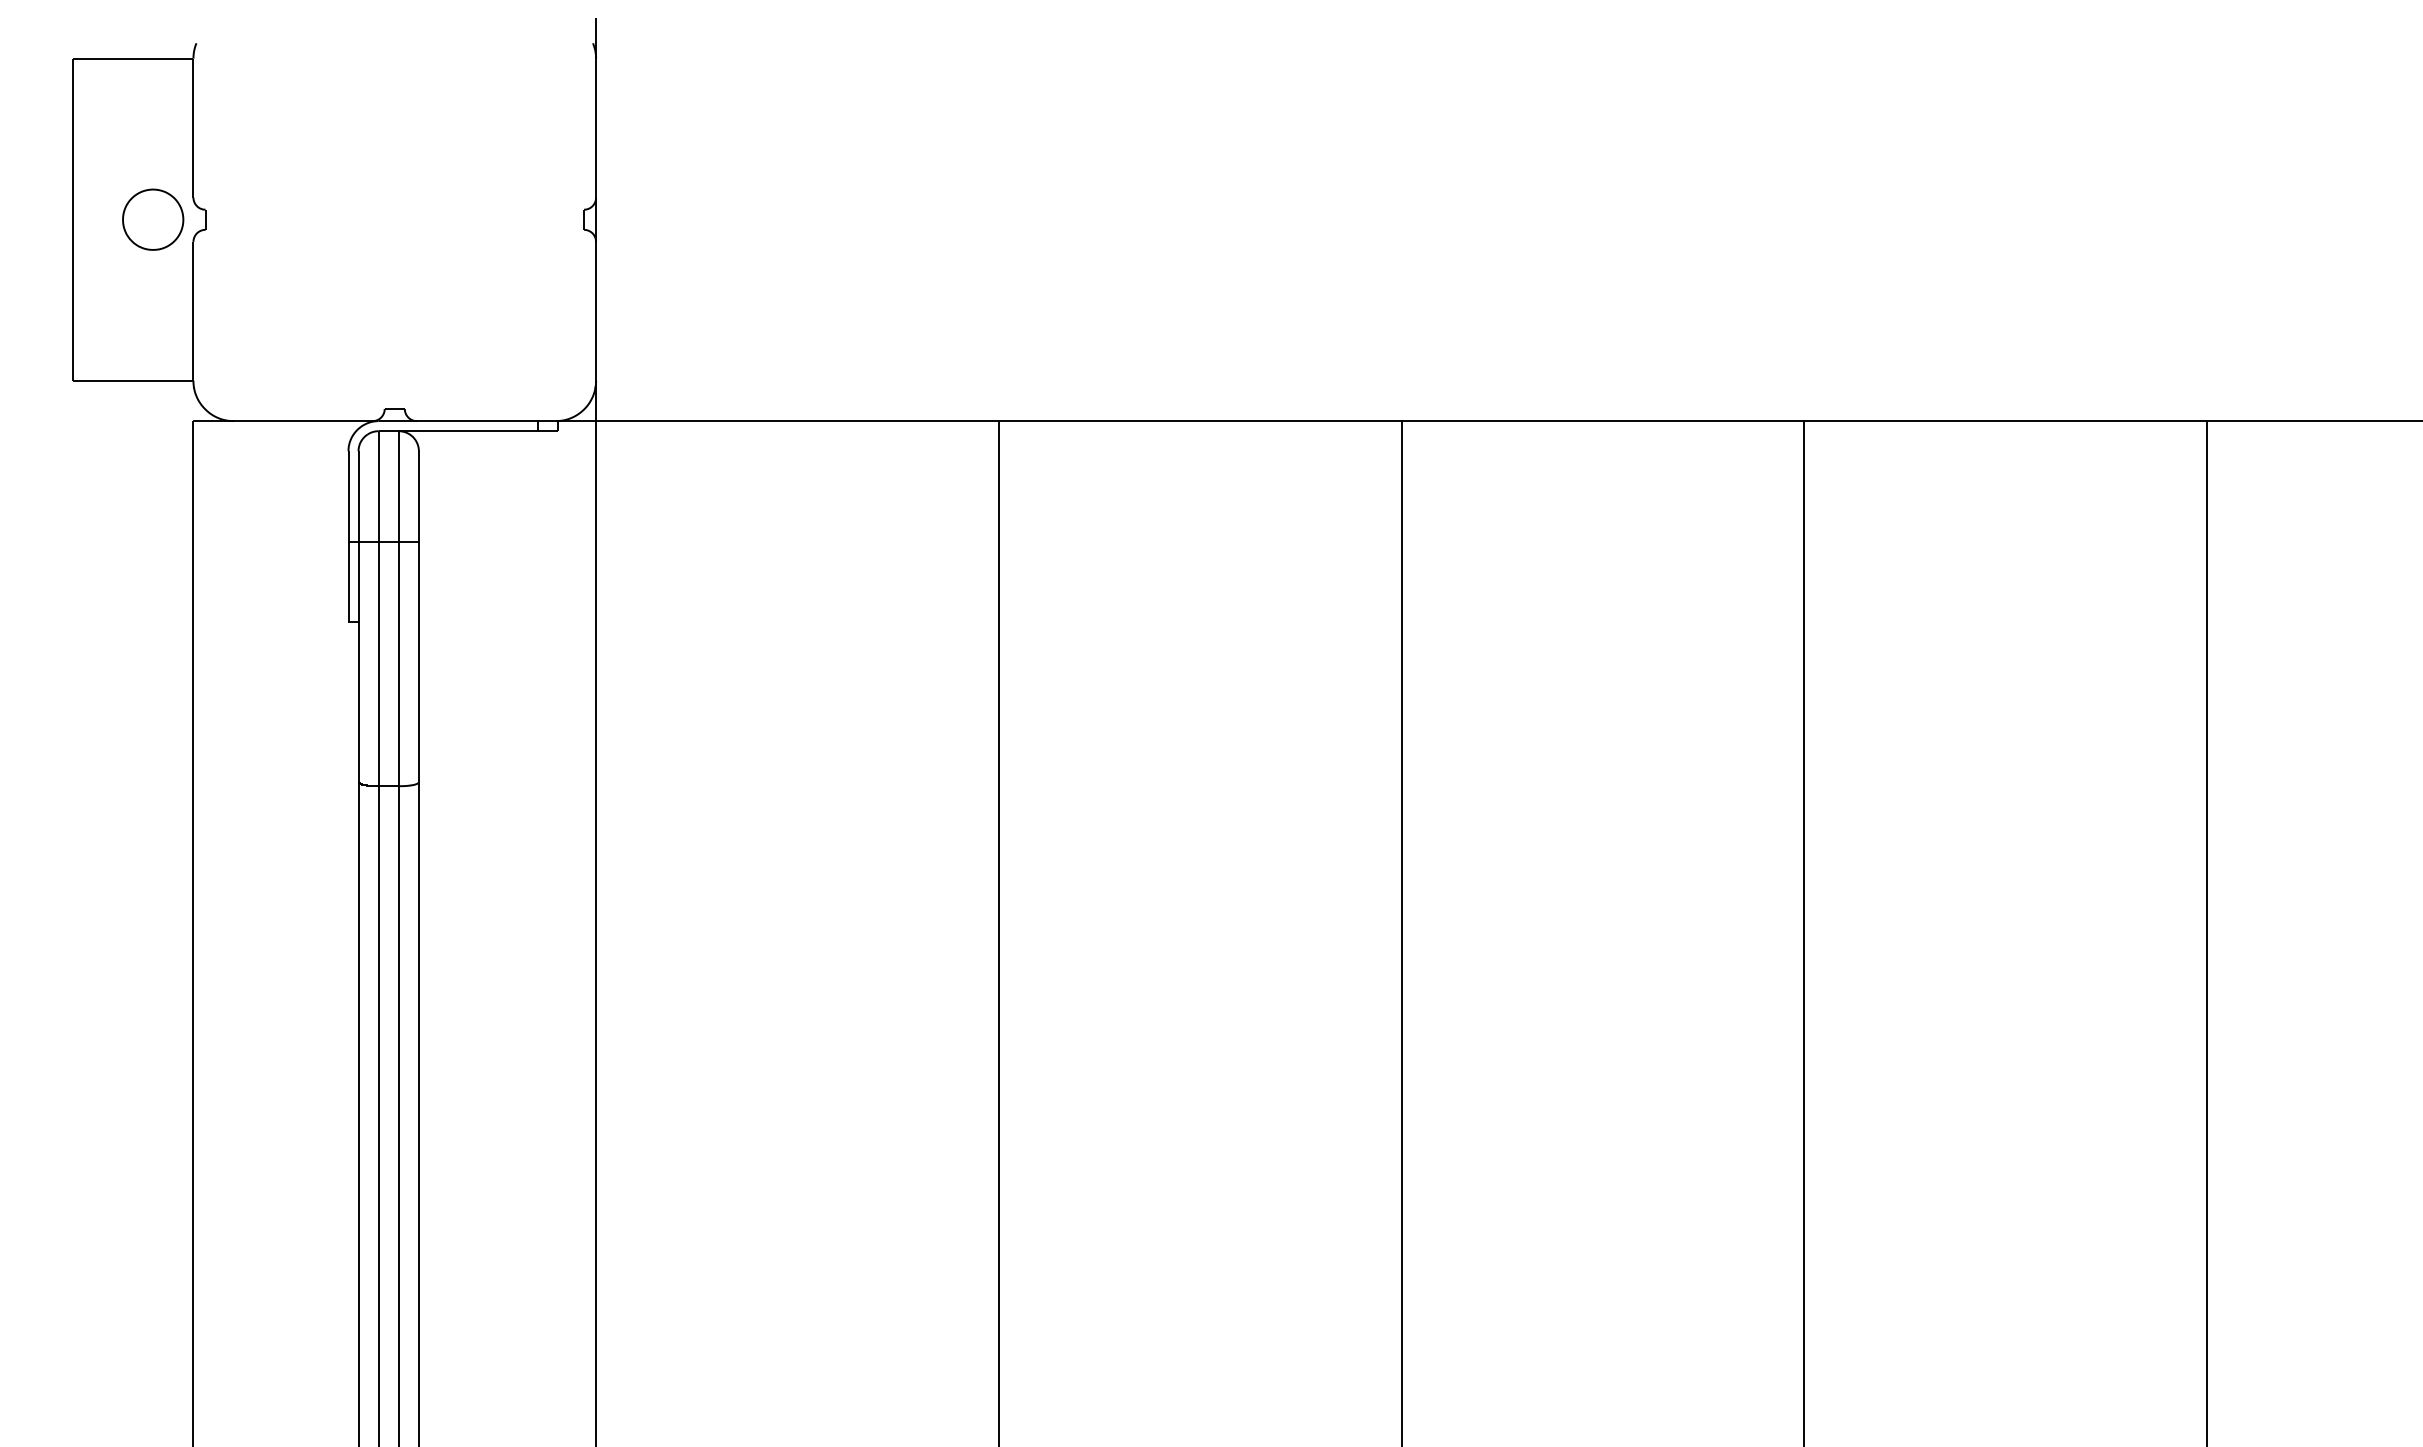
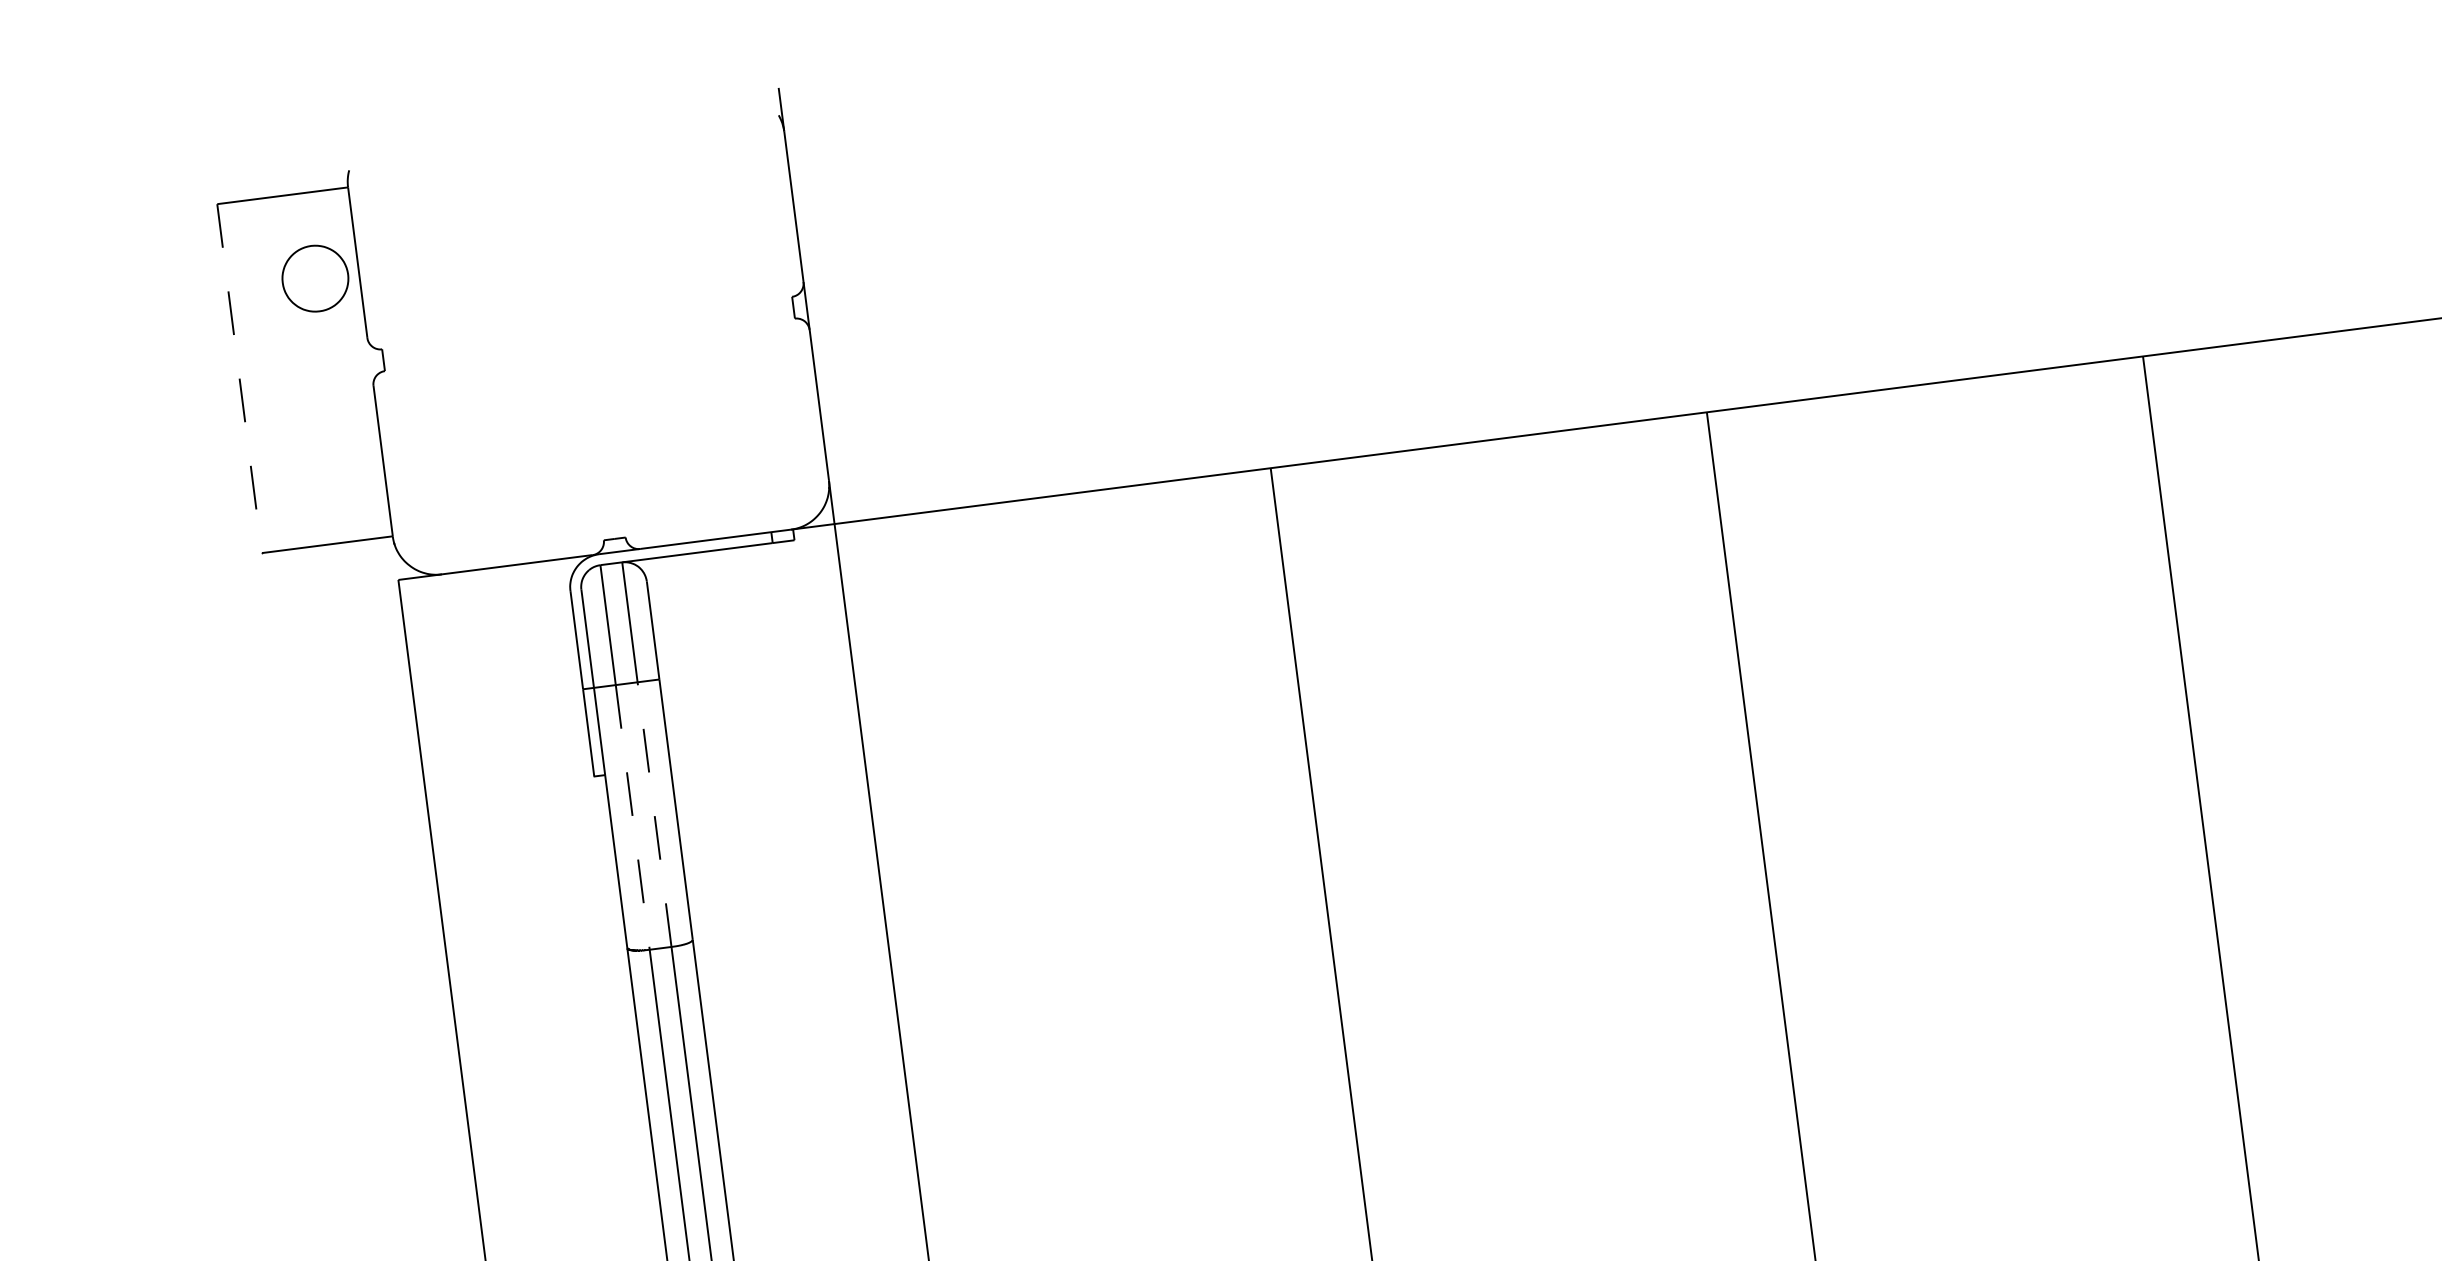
part: (153, 219) -> (315, 278), moved
line: (72, 220) -> (239, 379), solid -> dashed
line: (398, 663) -> (654, 814), solid -> dashed
line: (378, 664) -> (632, 817), solid -> dashed

